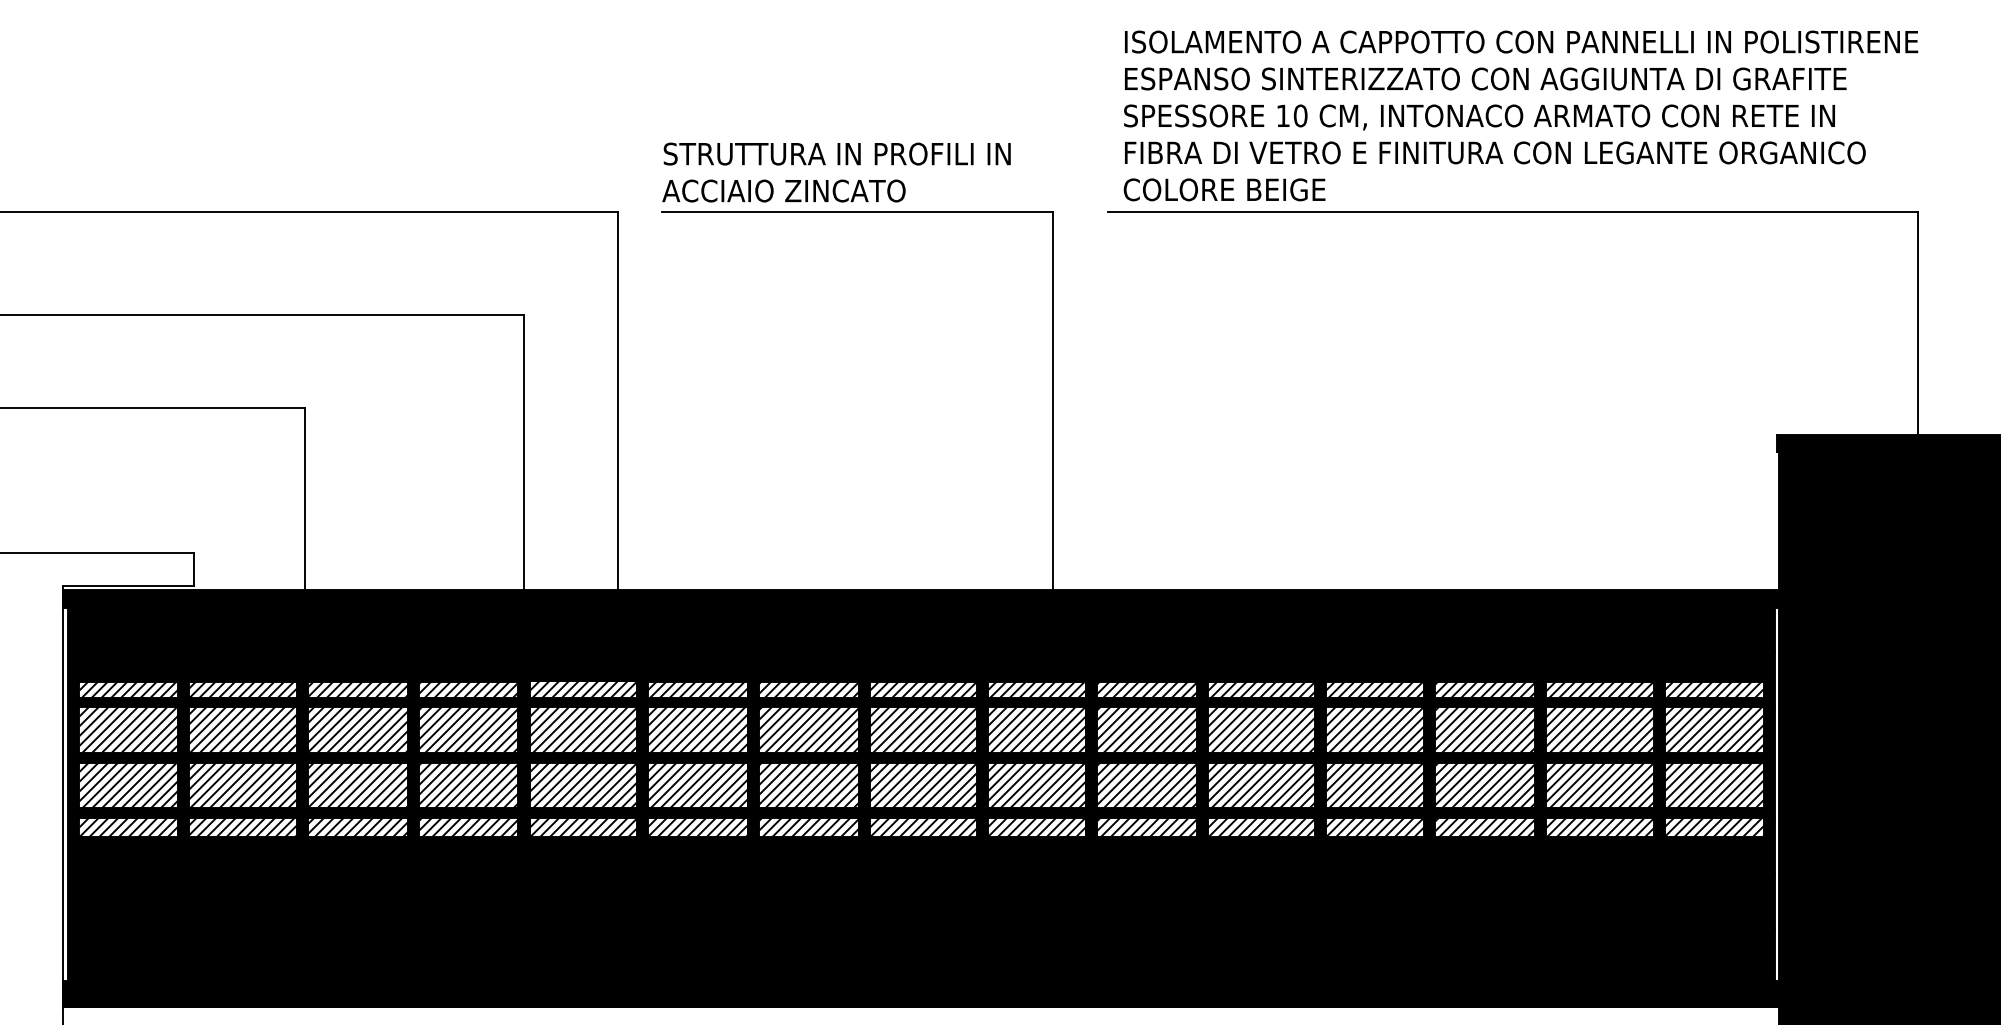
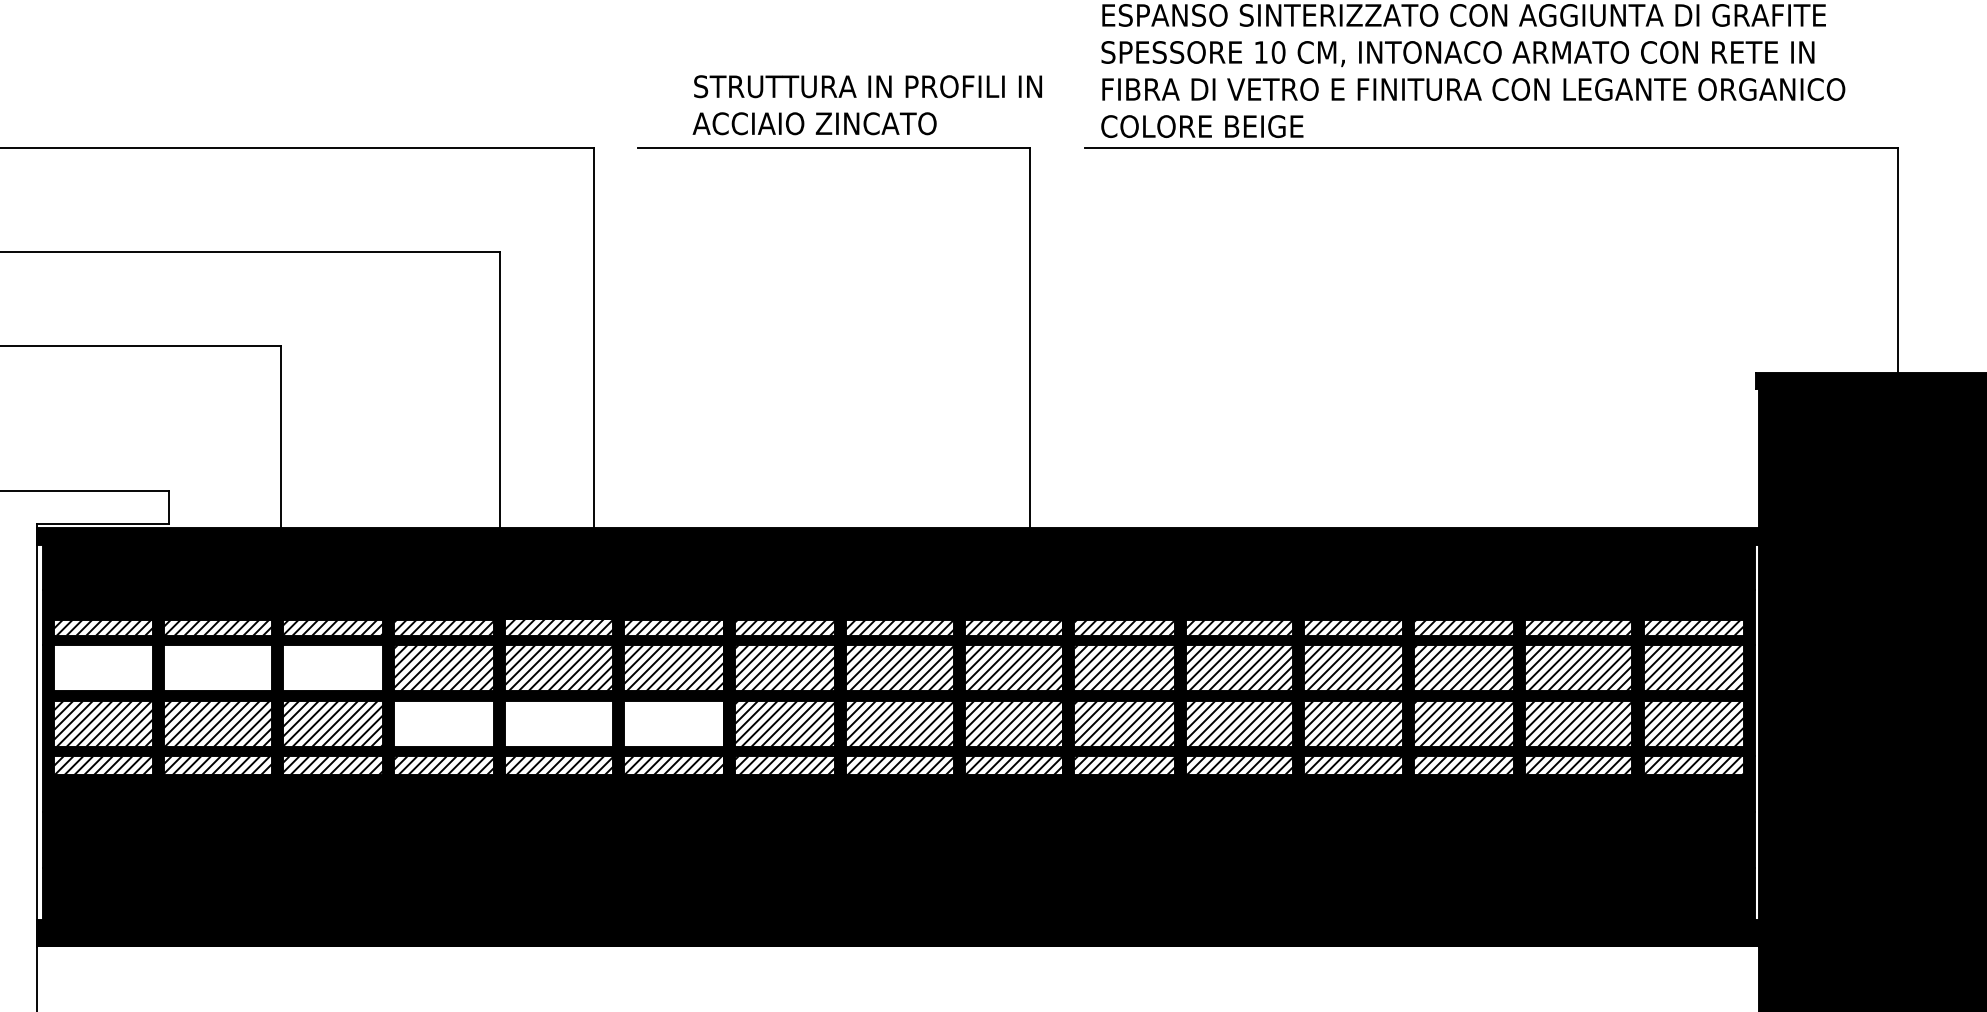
text: (836, 172) -> (867, 105), moved
hatch: (243, 730) -> (218, 668), removed
hatch: (582, 785) -> (558, 723), removed

